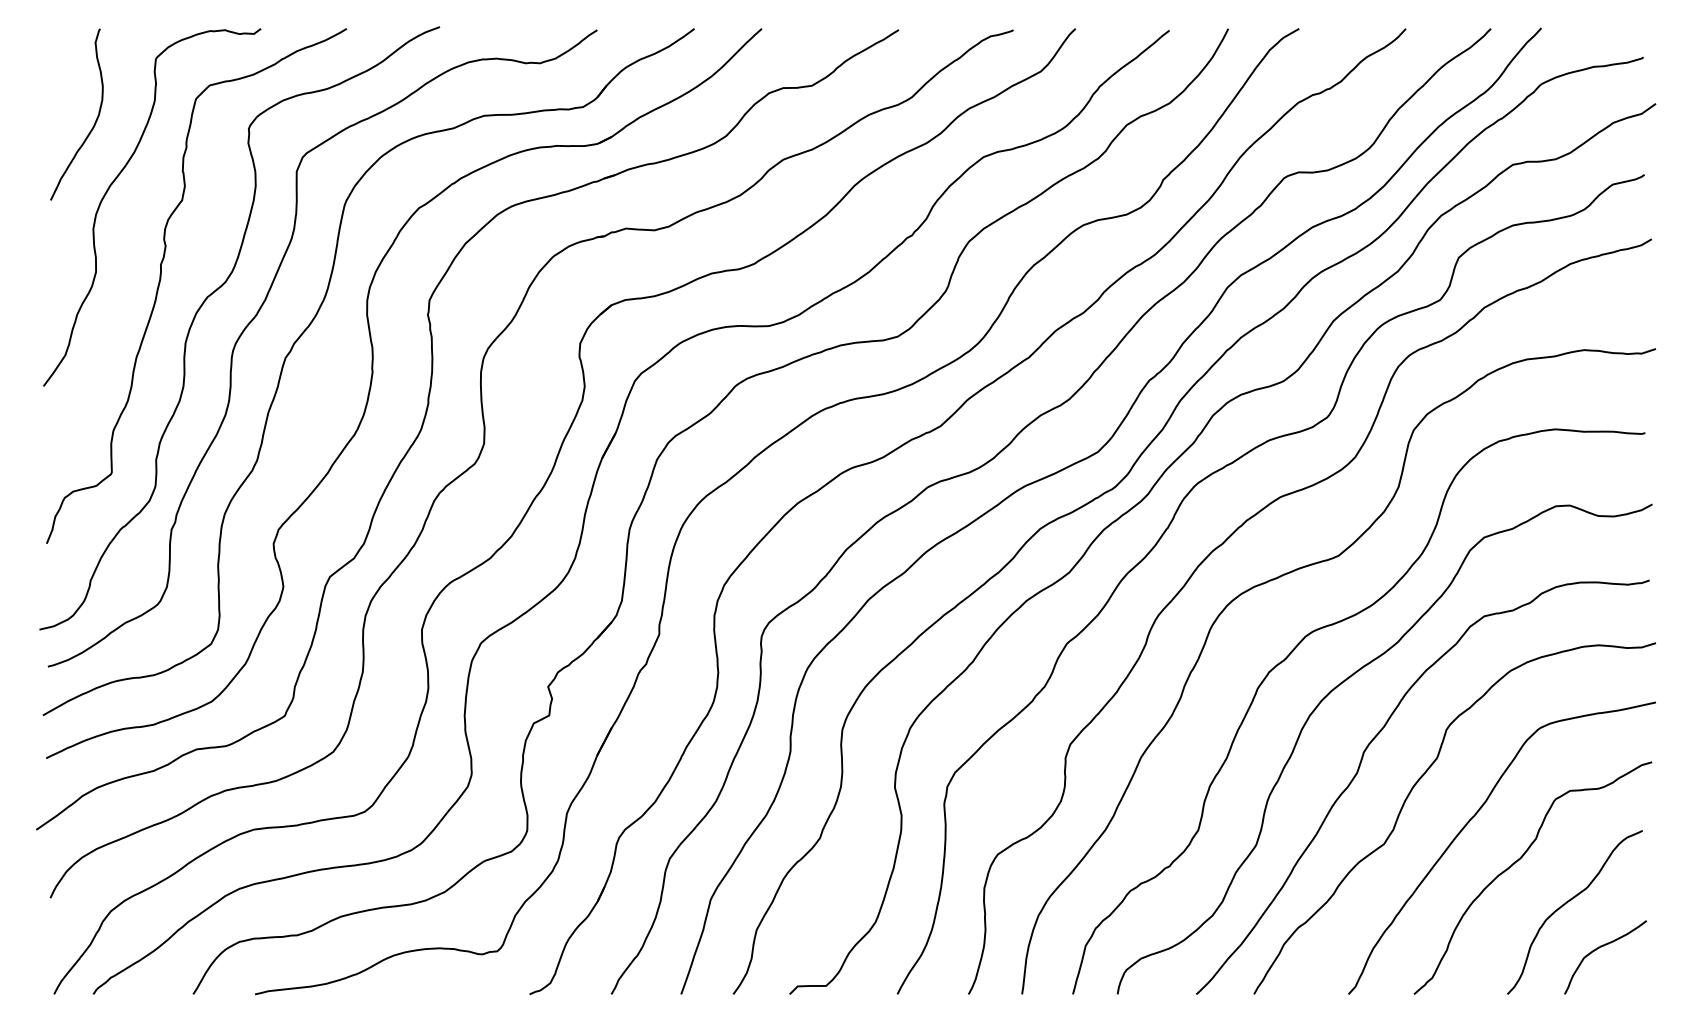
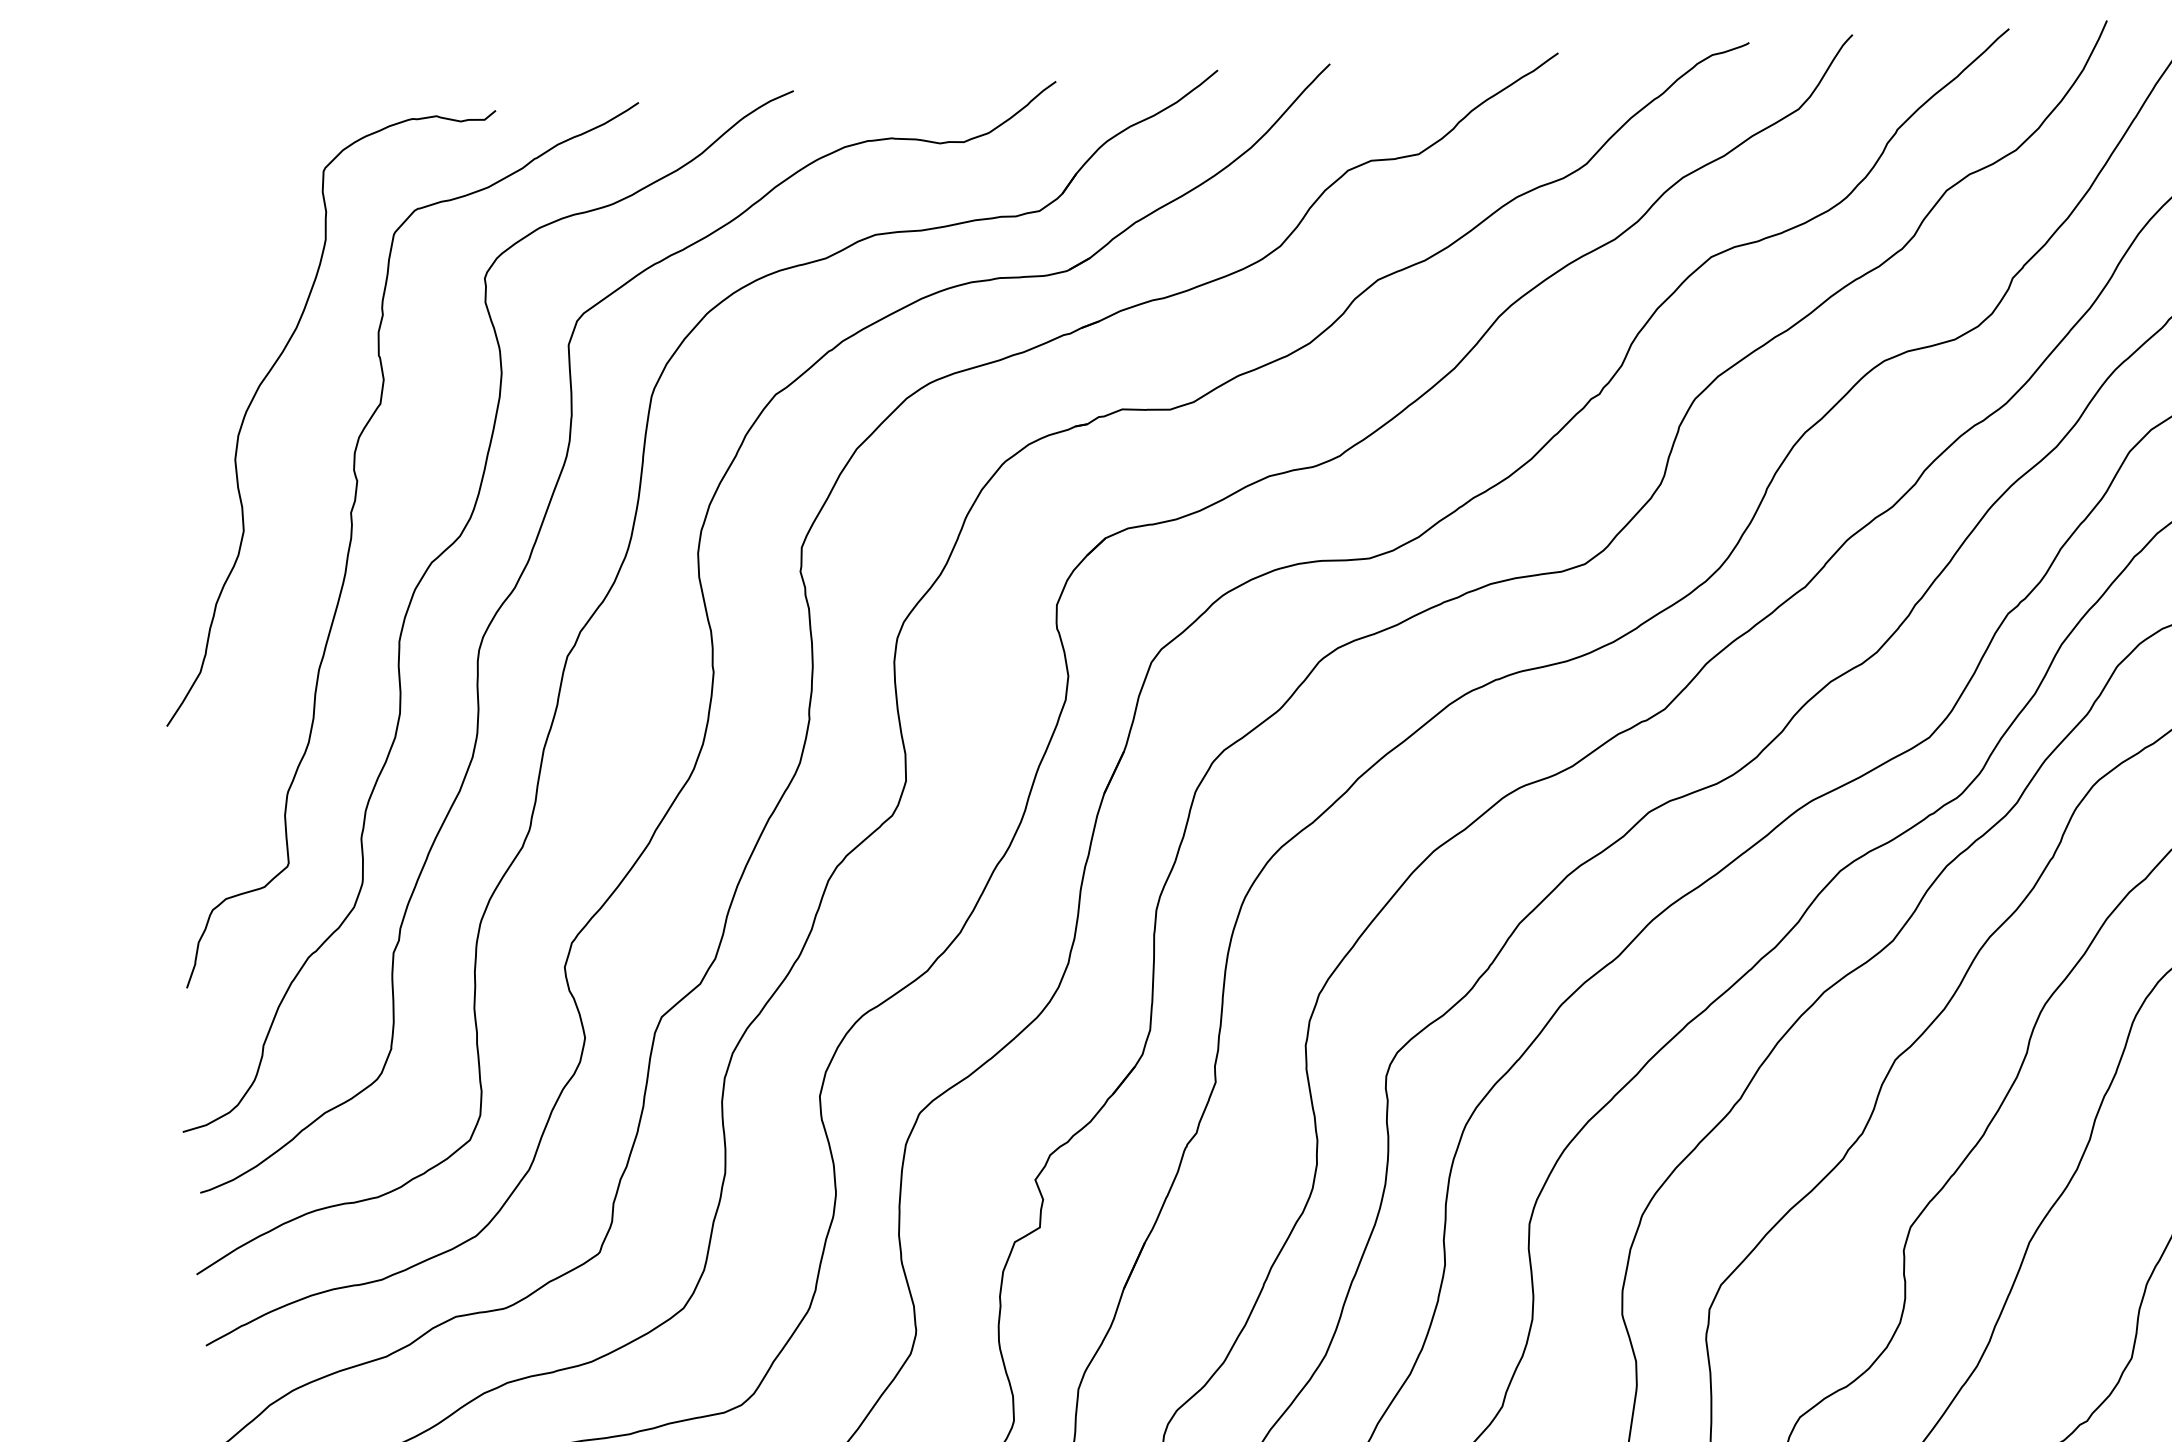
curve: (94, 122) -> (227, 282), removed

